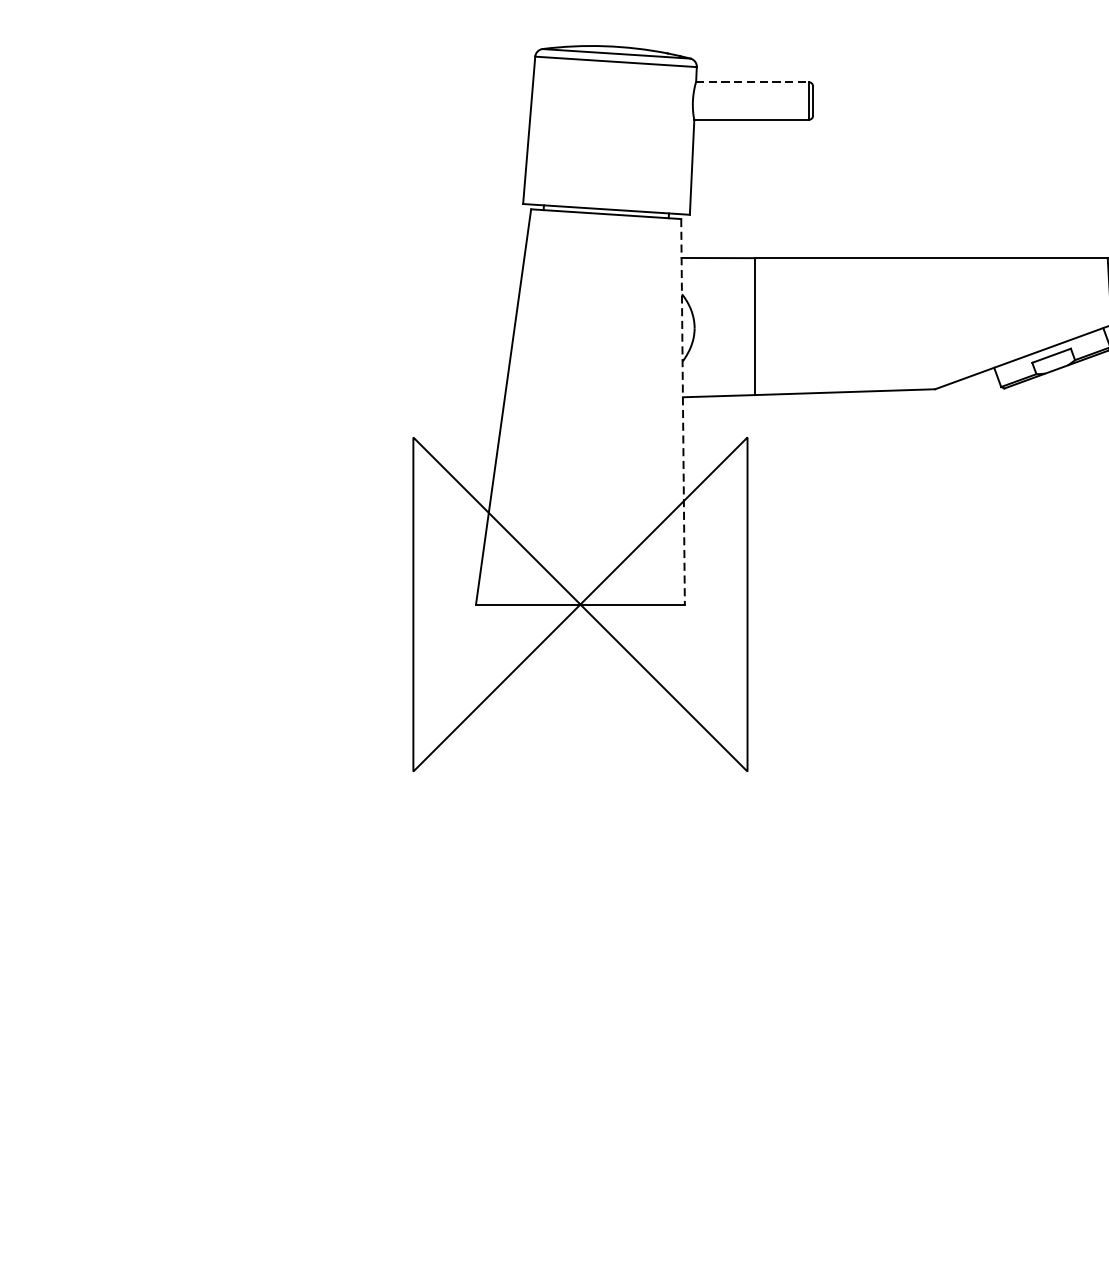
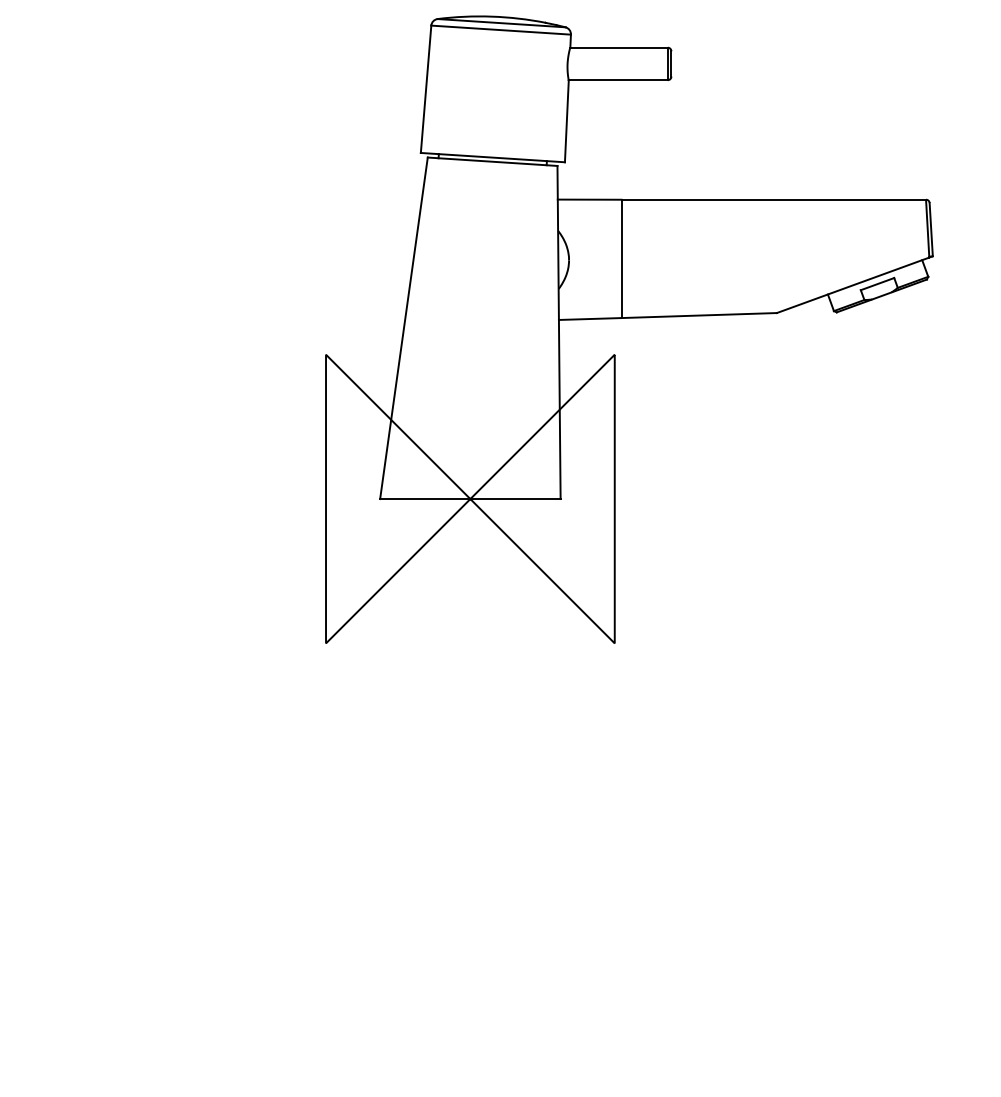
line: (753, 81) -> (619, 47), dashed -> solid
line: (683, 411) -> (559, 332), dashed -> solid

